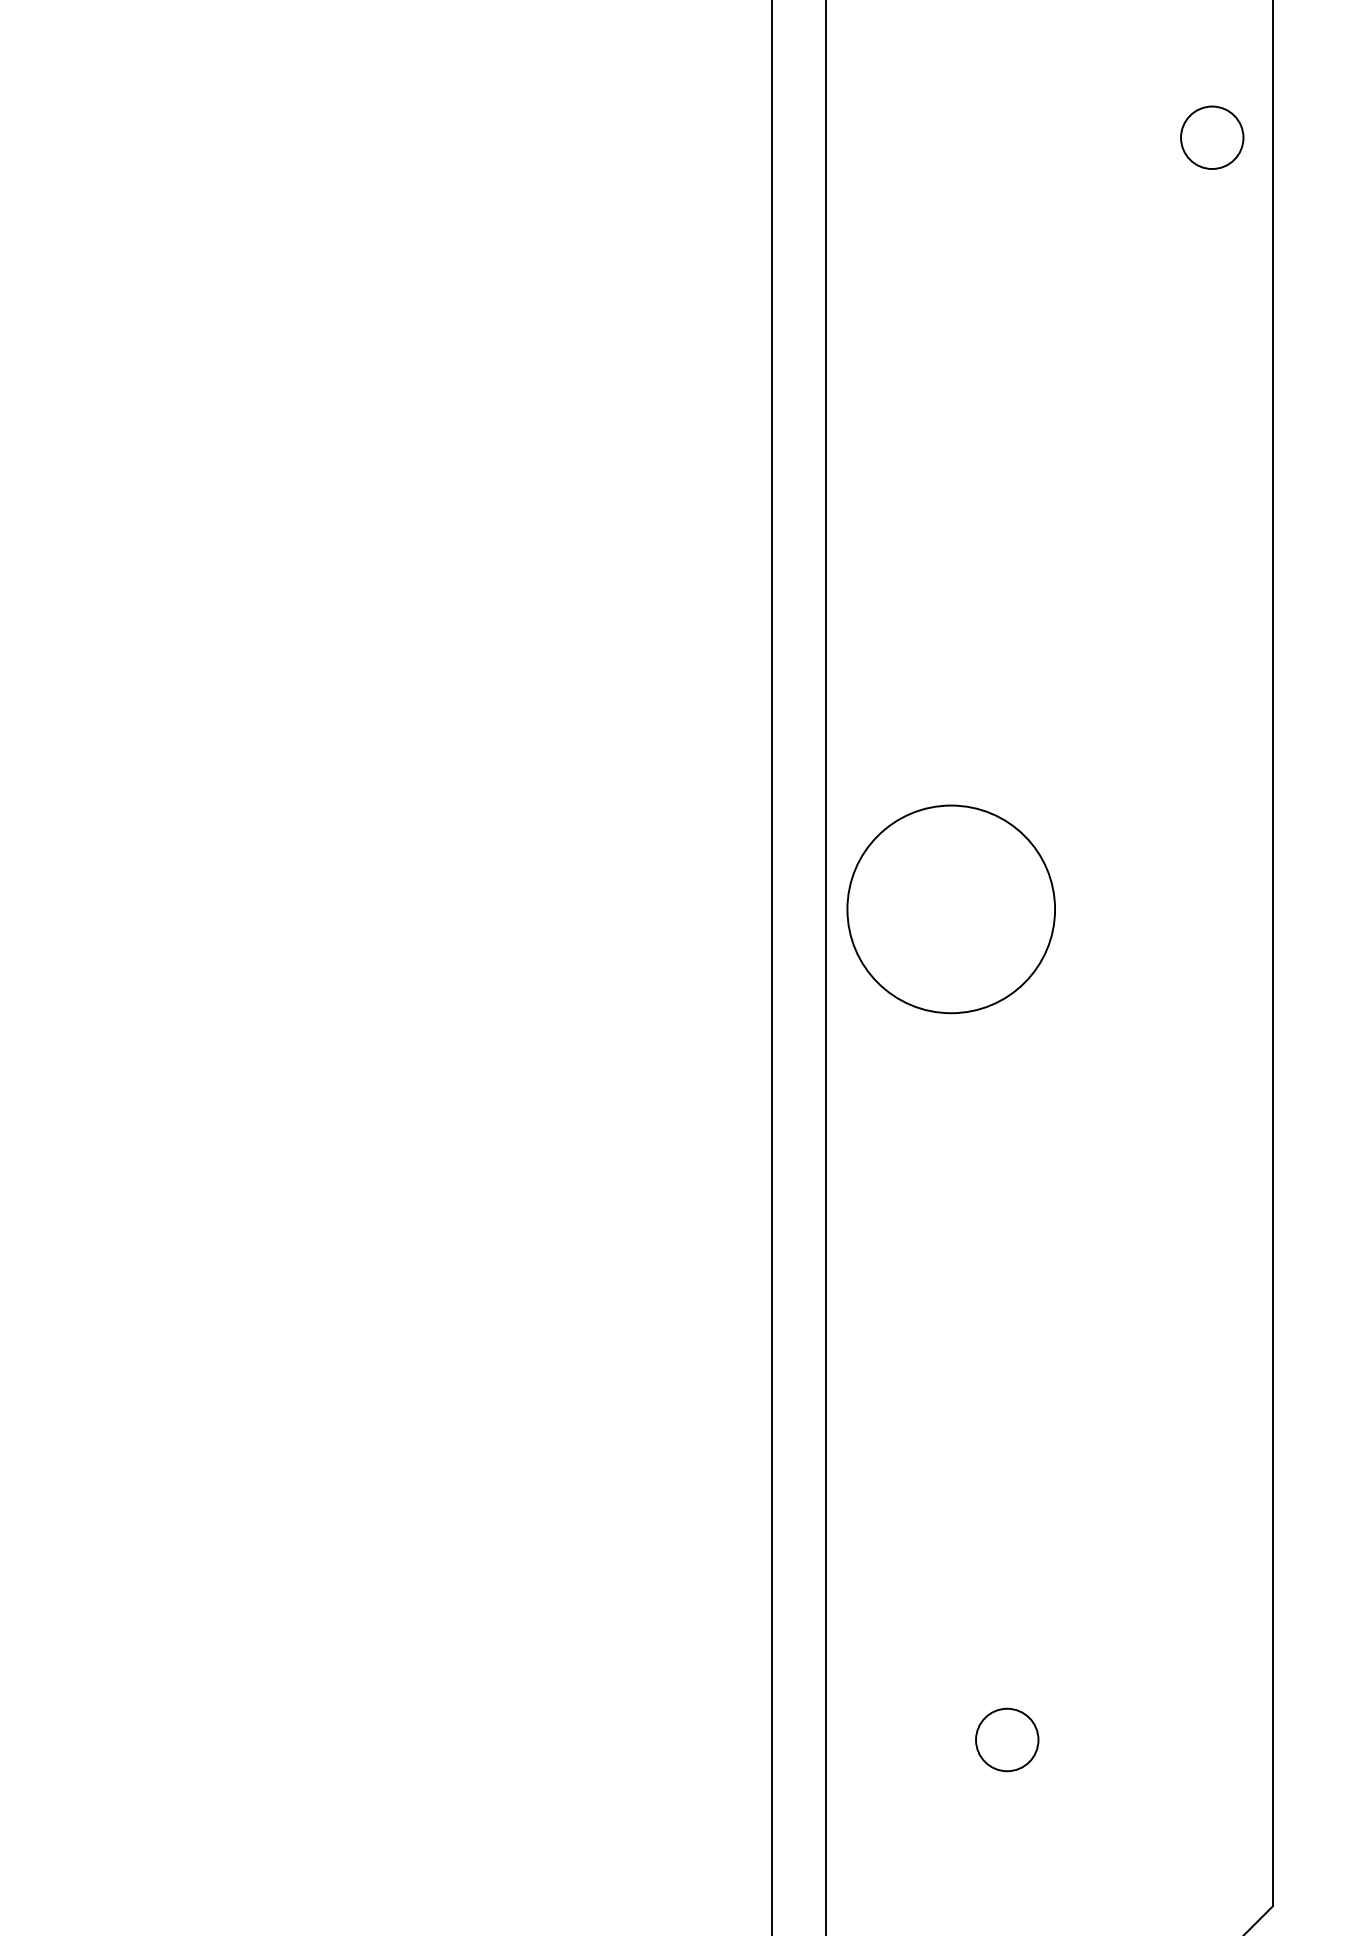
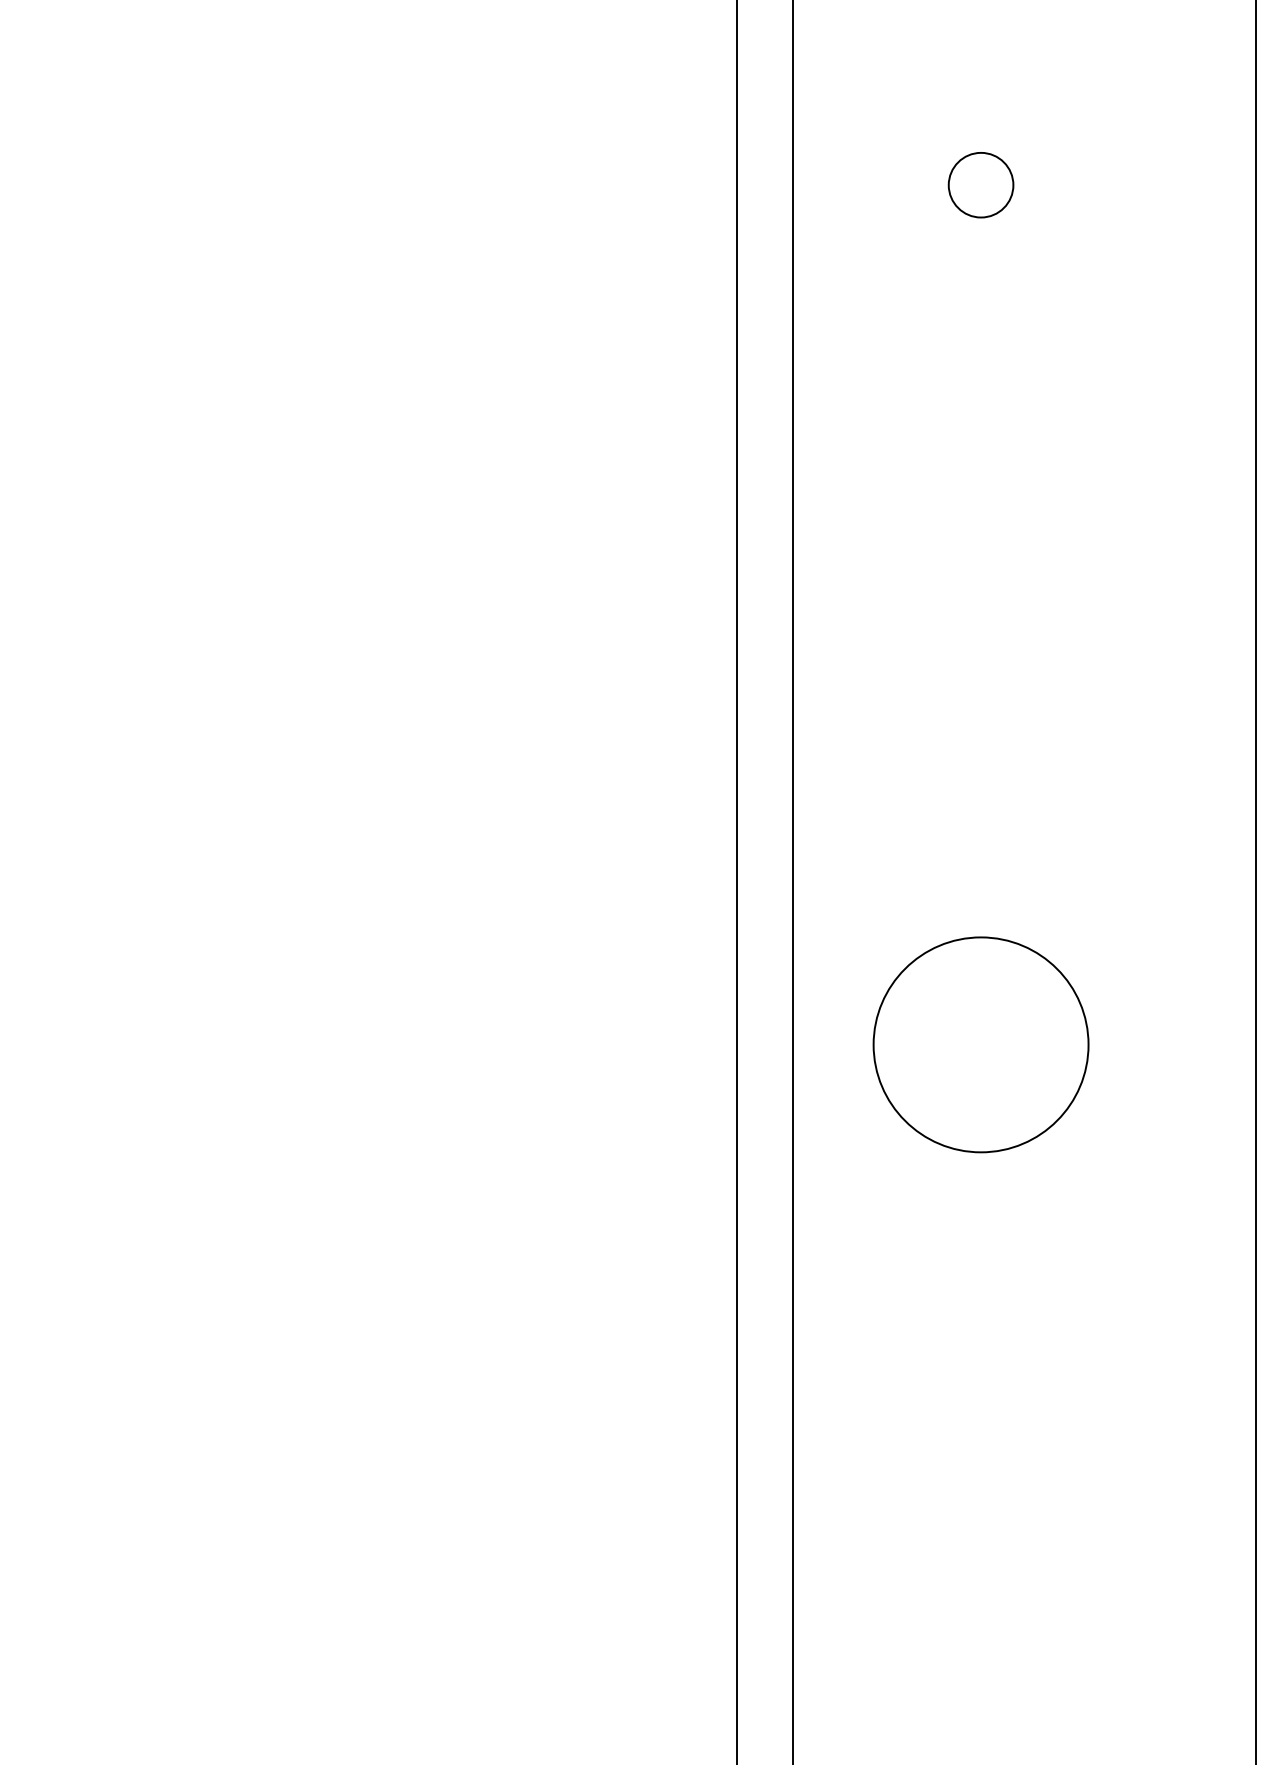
circle: (1212, 137) -> (981, 184), moved
circle: (950, 909) -> (980, 1044), moved

